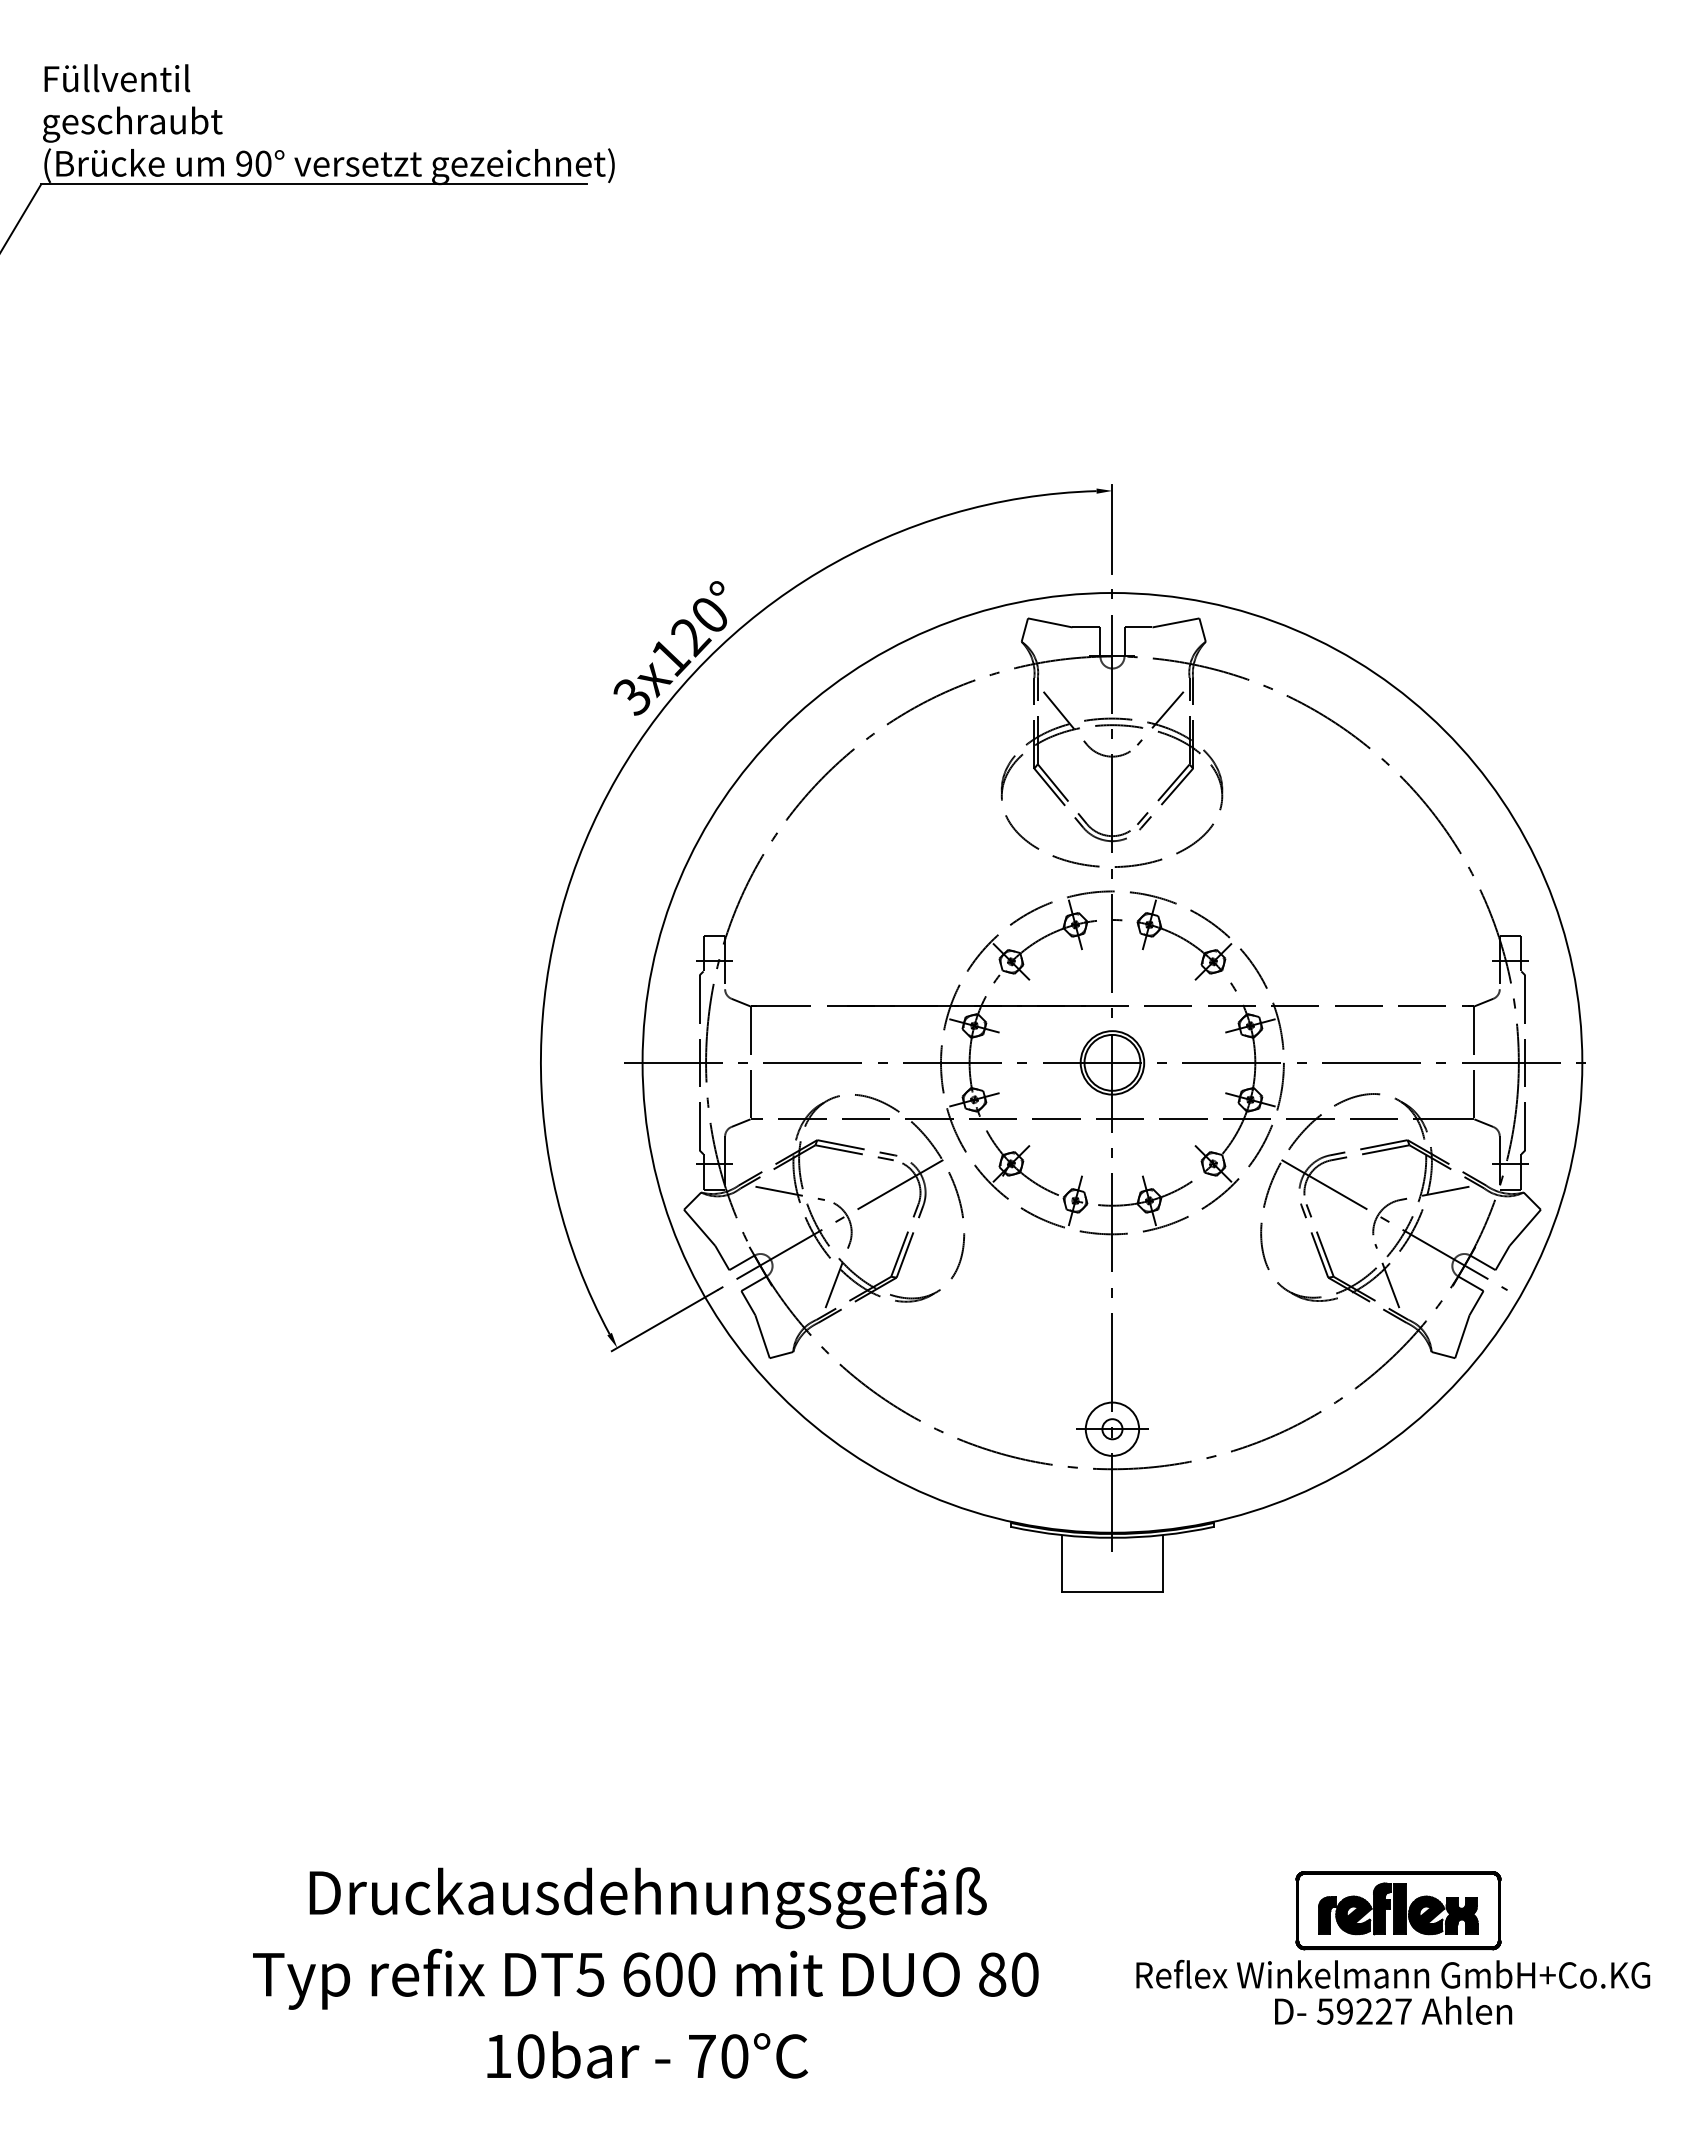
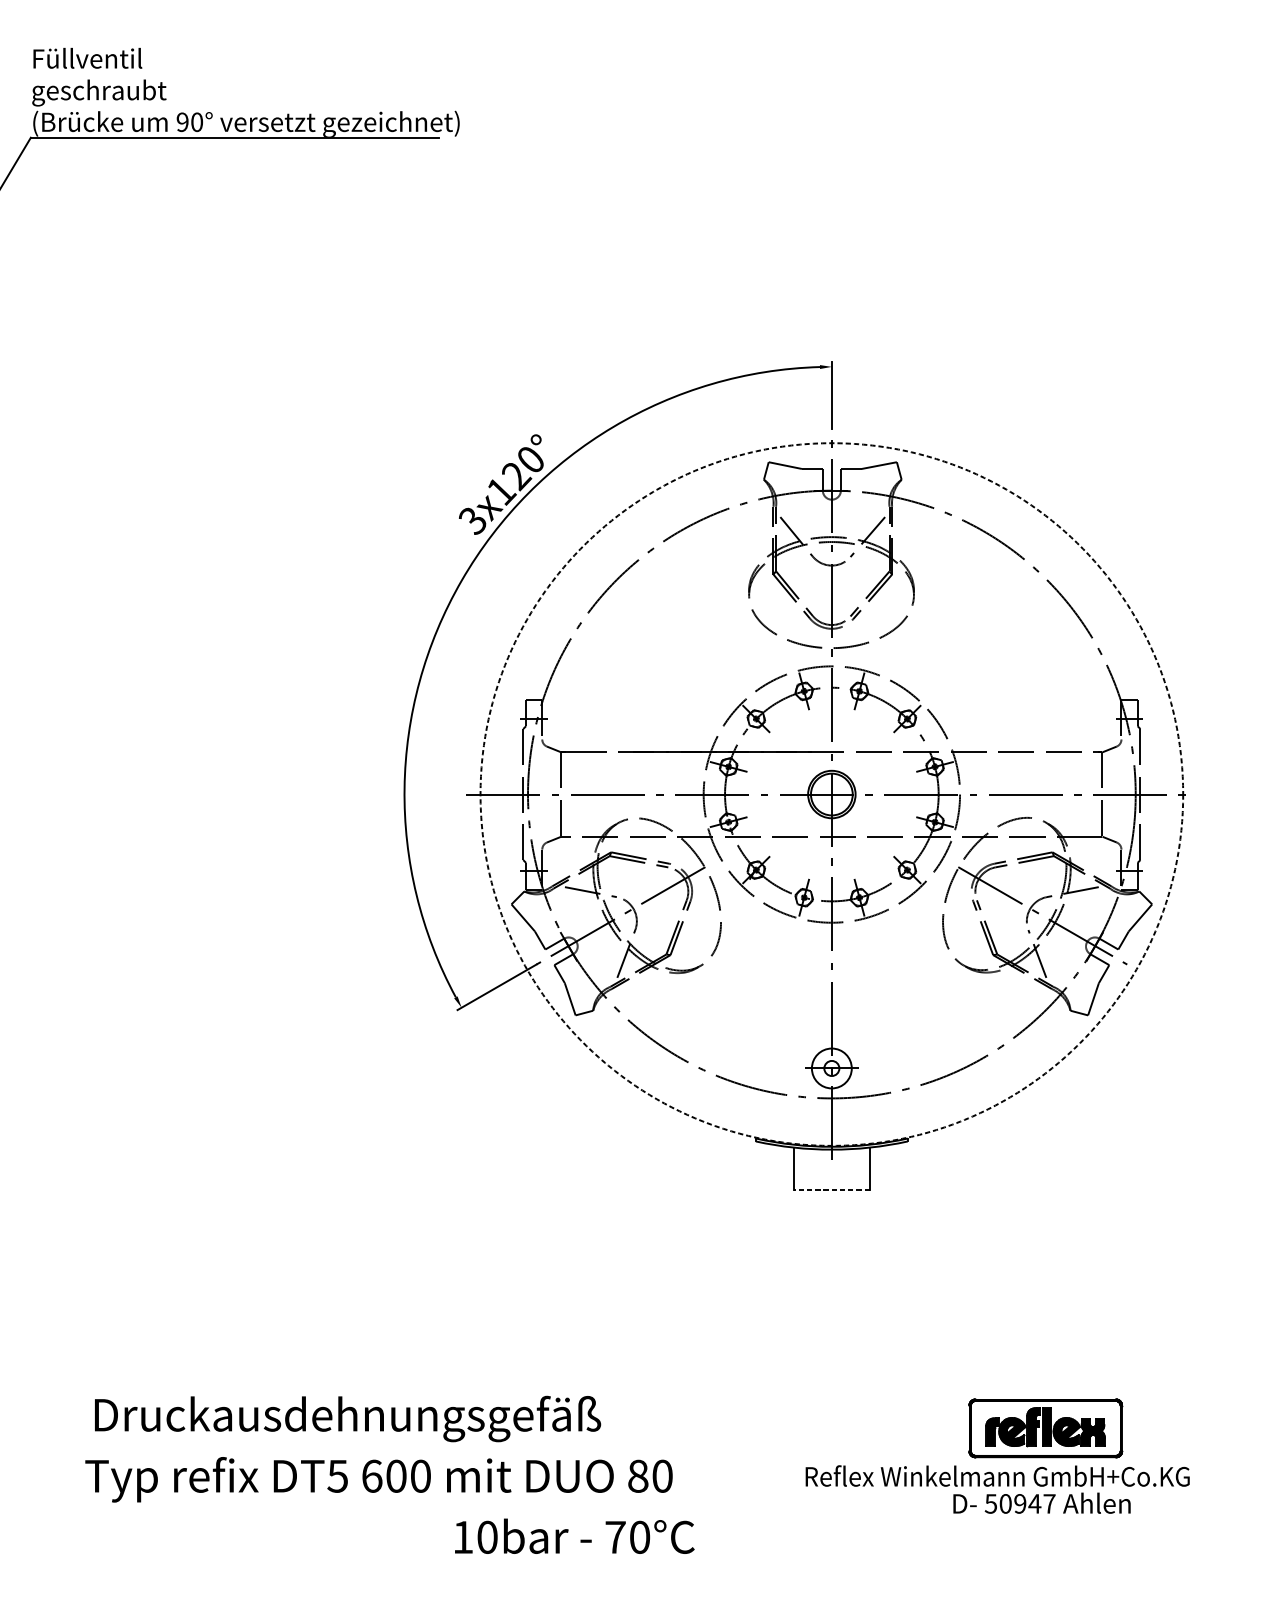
circle: (1112, 1062) -> (831, 794), solid -> dashed
line: (1112, 1591) -> (831, 1189), solid -> dashed
text: (647, 1898) -> (347, 1419), moved
text: (1393, 1973) -> (997, 1475), moved
text: (645, 1978) -> (378, 1479), moved
text: (1364, 2011) -> (1020, 1503), 59227 -> 50947
text: (647, 2054) -> (574, 1535), moved

